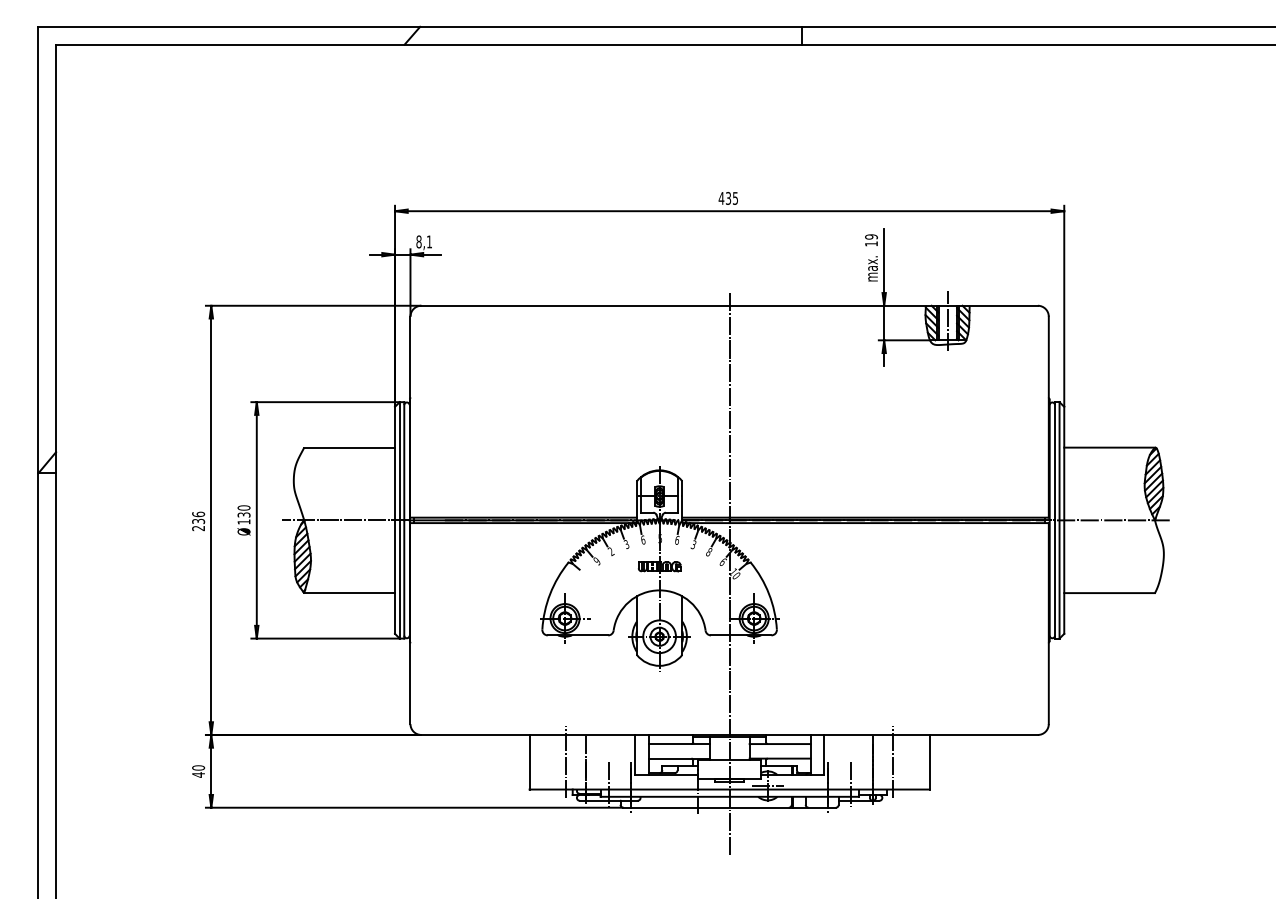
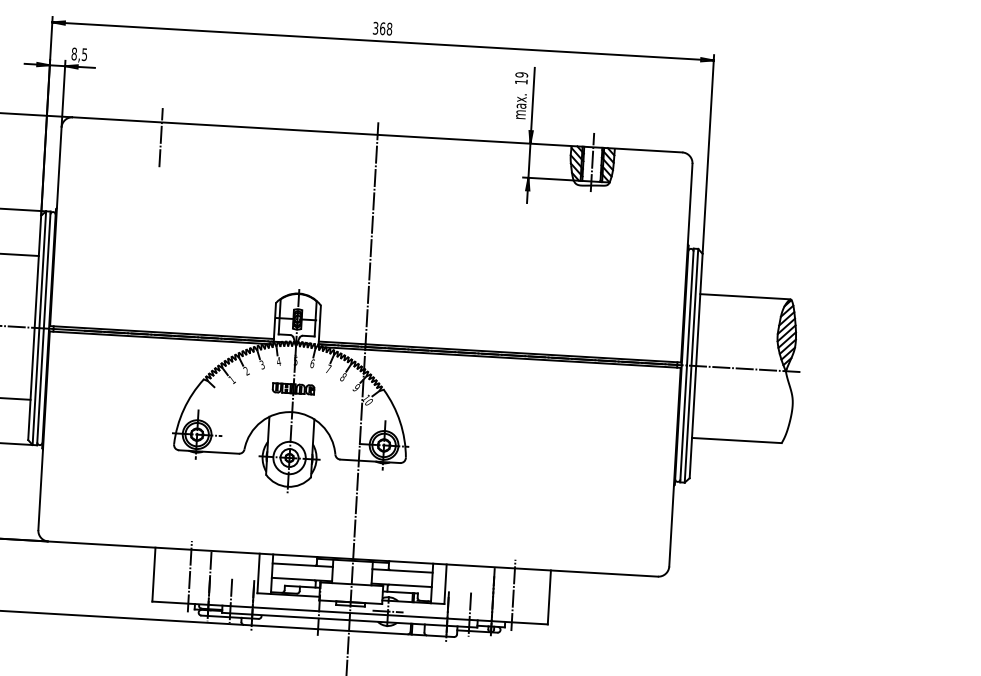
text: (728, 198) -> (382, 28), 435 -> 368
text: (428, 241) -> (83, 54), 8,1 -> 8,5
line: (511, 321) -> (161, 137), added
text: (643, 539) -> (279, 360), 6 -> 4
text: (693, 544) -> (328, 368), 3 -> 7
text: (597, 561) -> (232, 380), 9 -> 1
text: (722, 561) -> (356, 387), 6 -> 9

